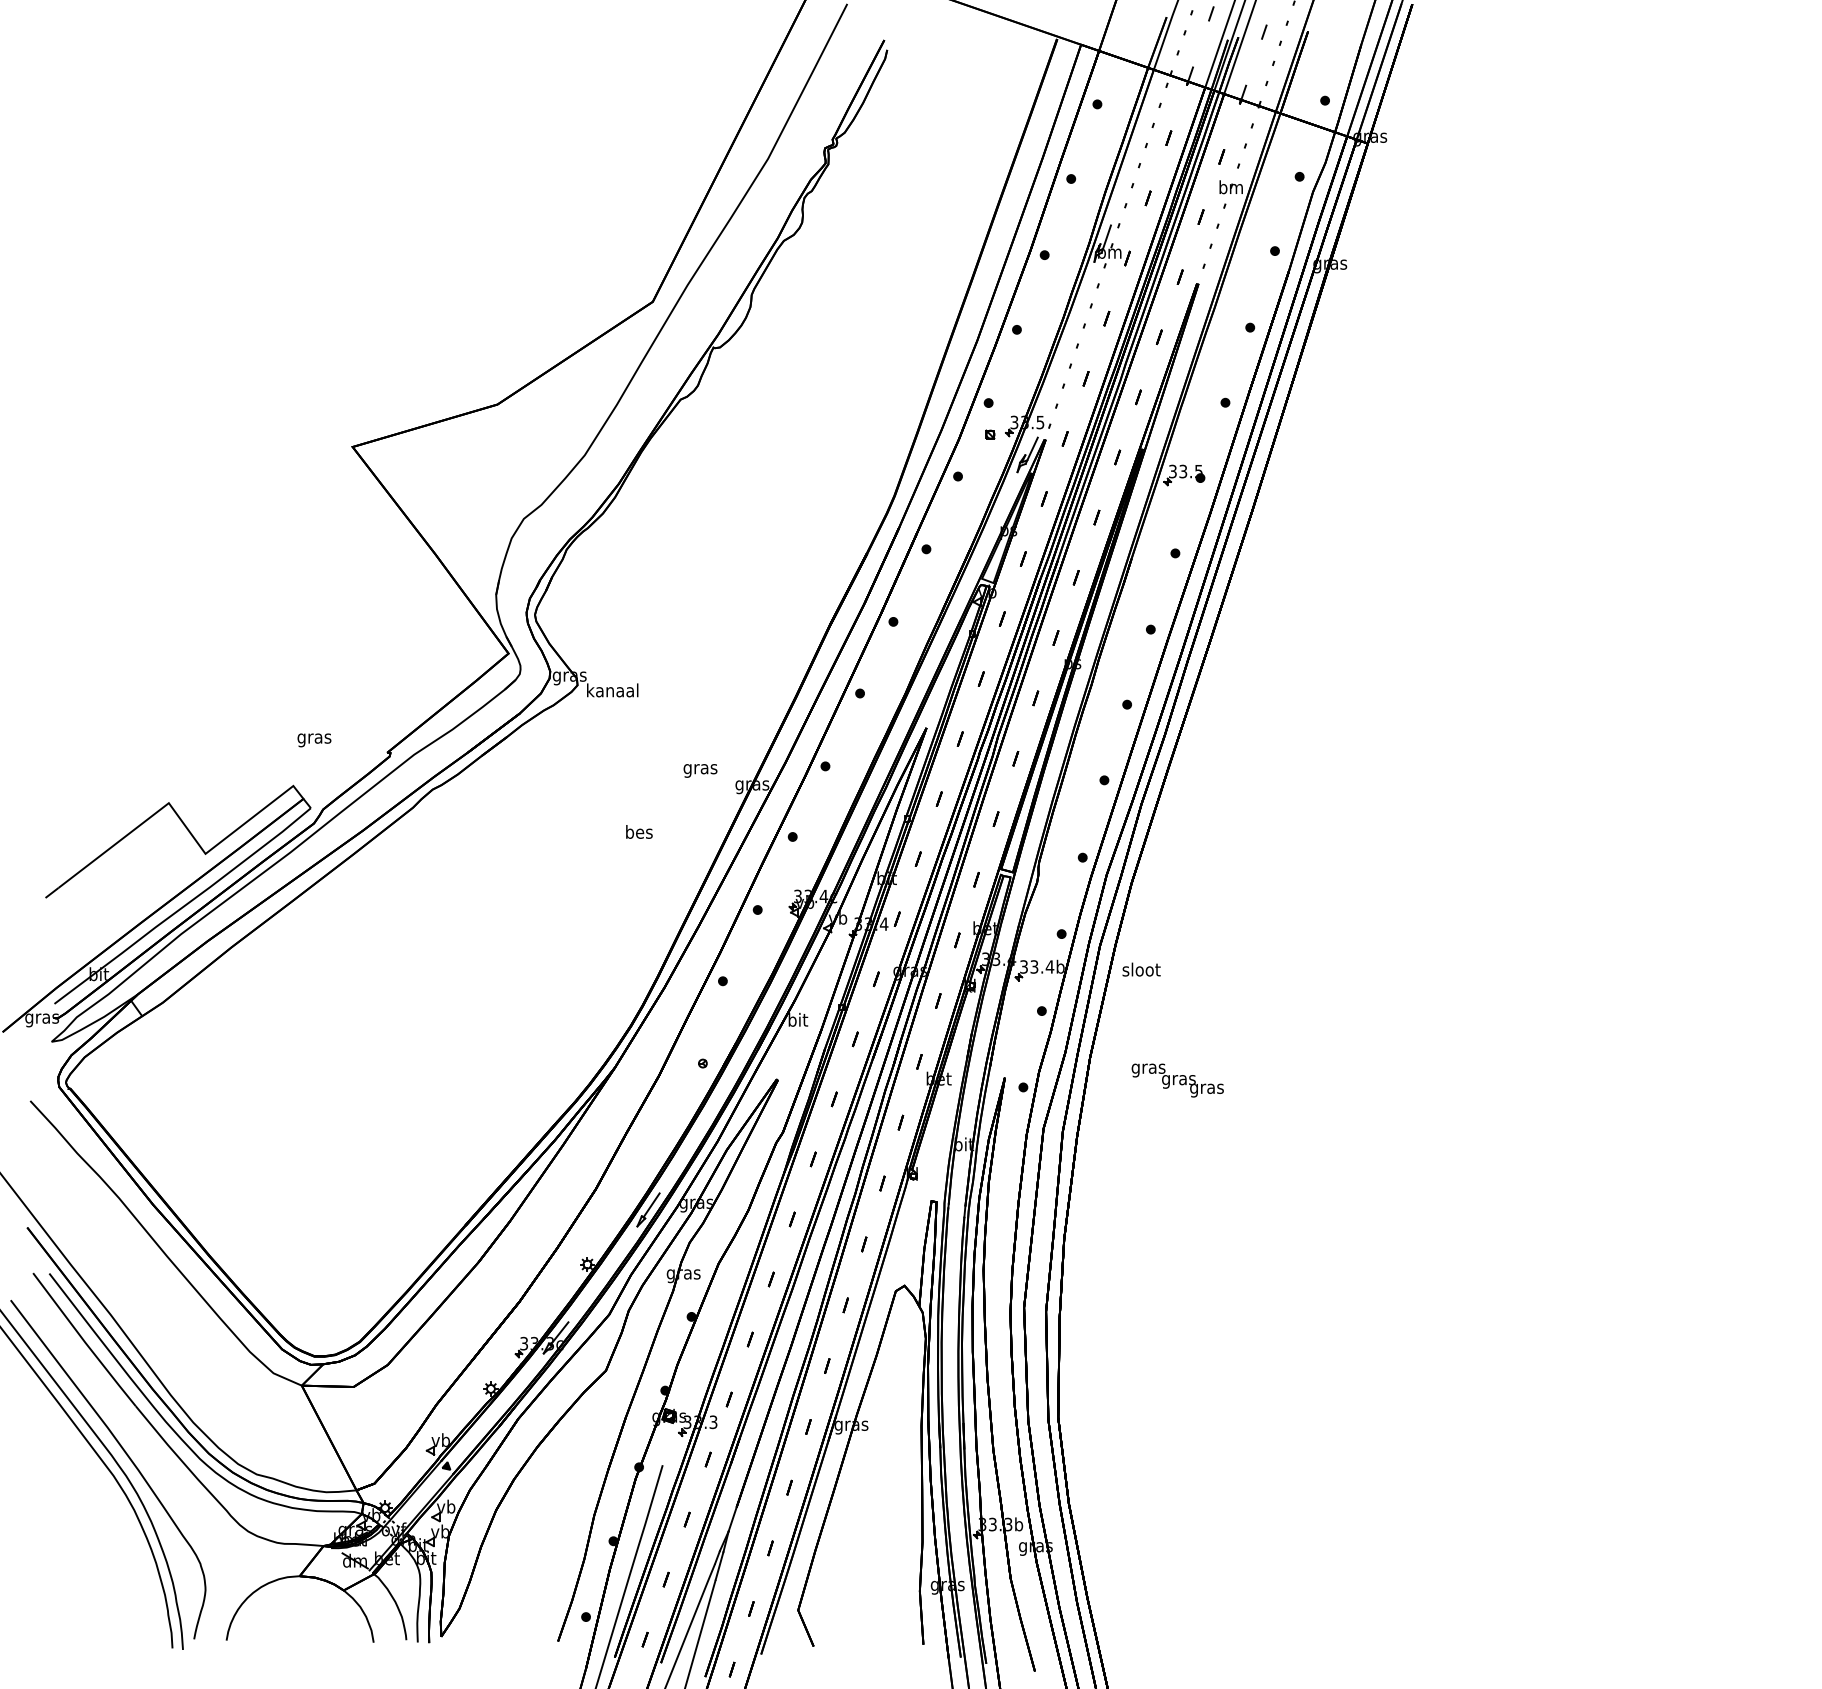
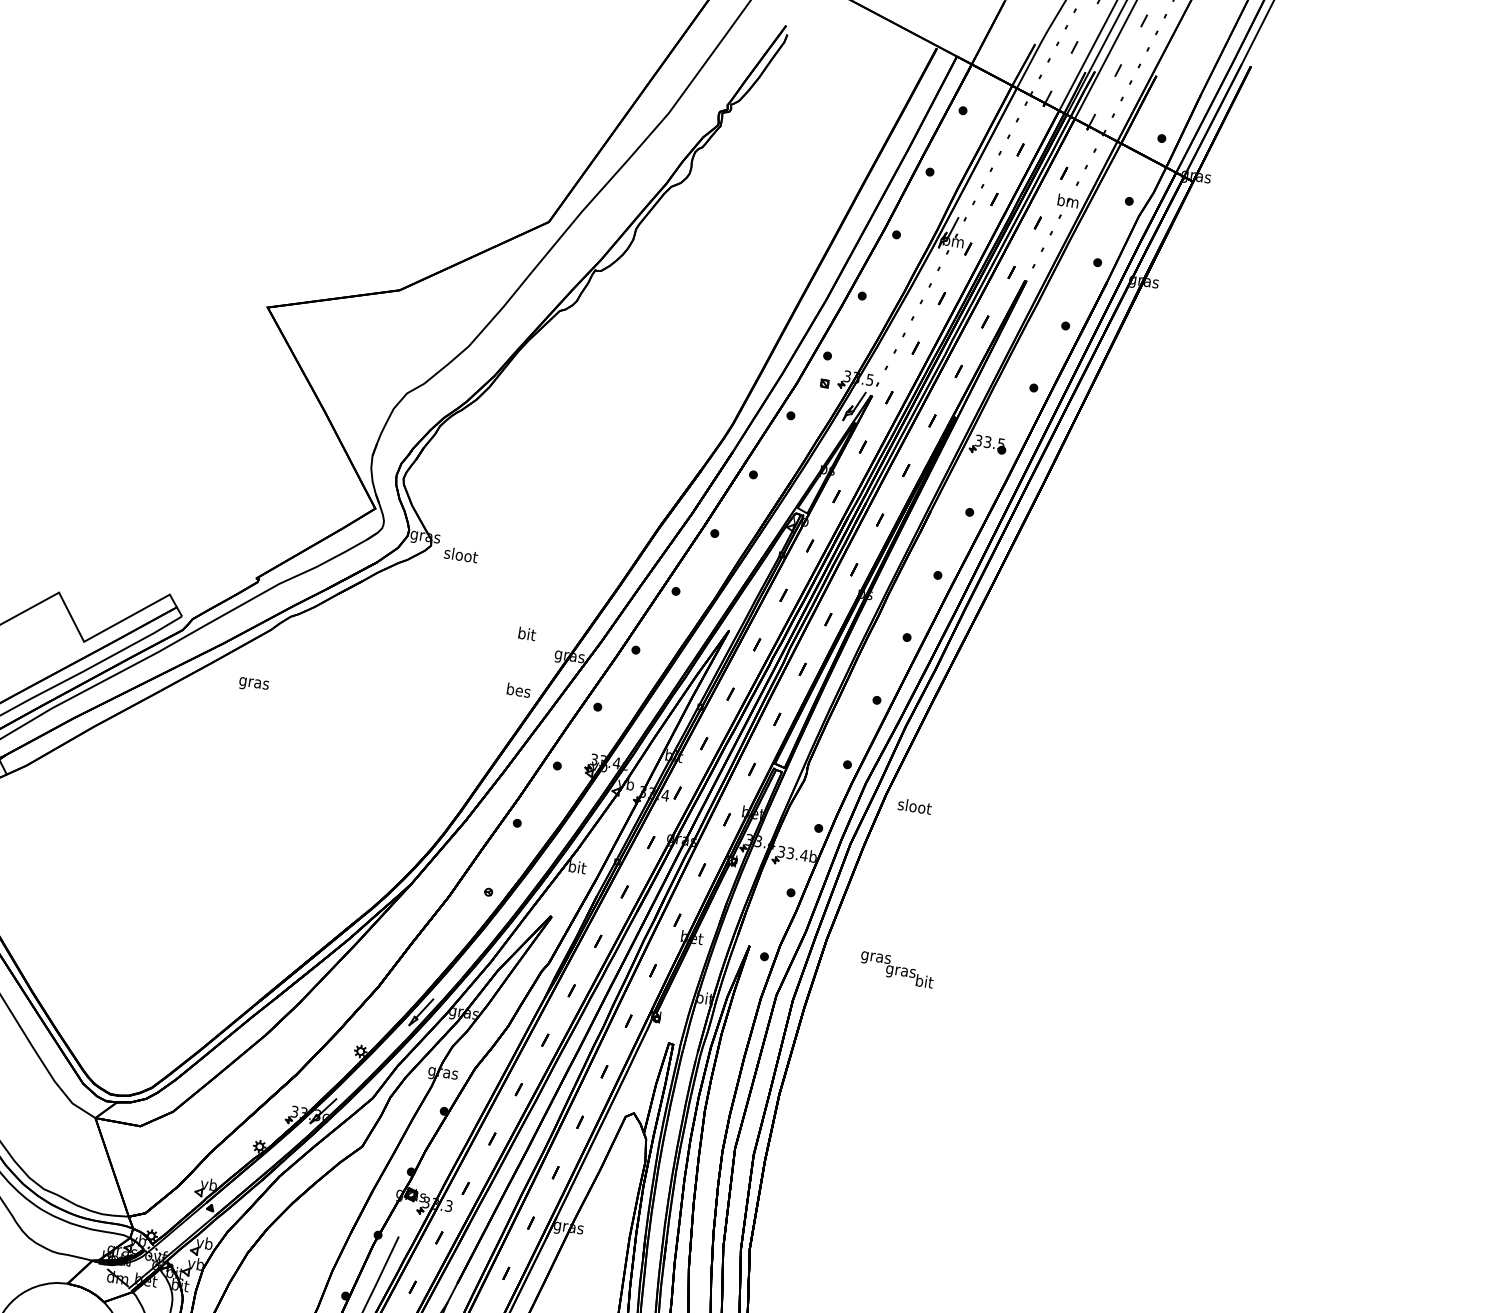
text: (612, 690) -> (460, 555), kanaal -> sloot
text: (314, 740) -> (253, 685), moved
text: (700, 768) -> (526, 634), gras -> bit
text: (639, 831) -> (519, 689), moved
text: (1141, 969) -> (914, 806), moved
text: (1206, 1088) -> (923, 982), gras -> bit

